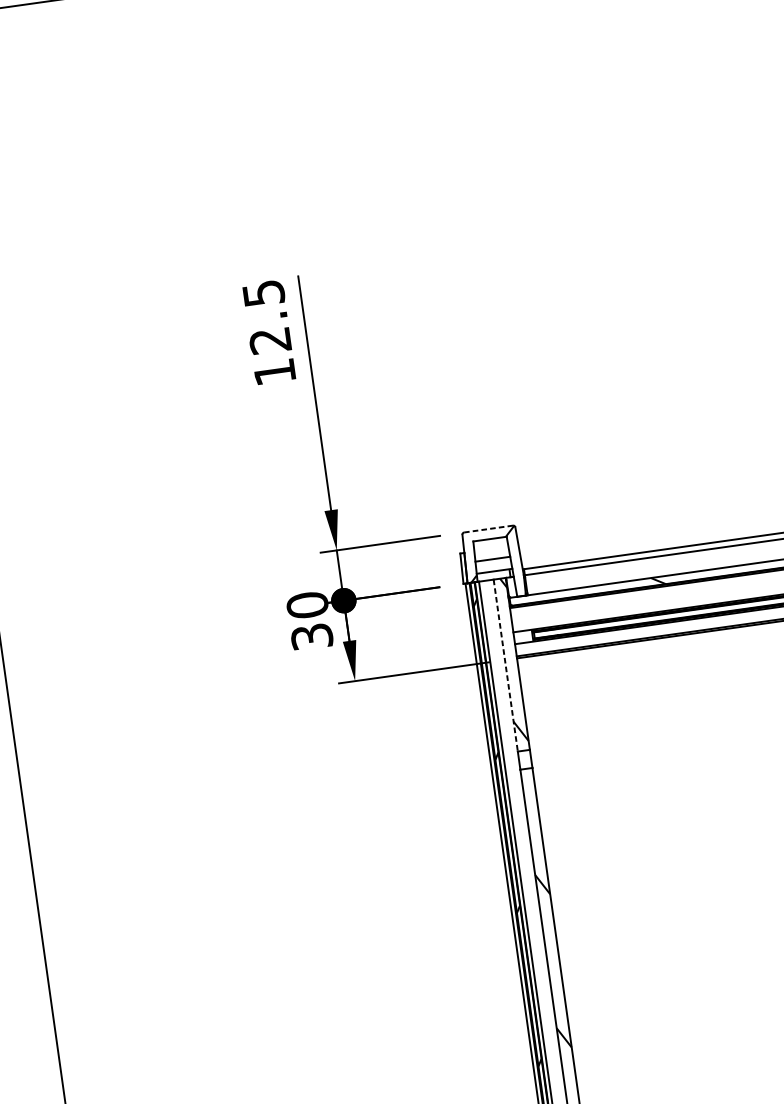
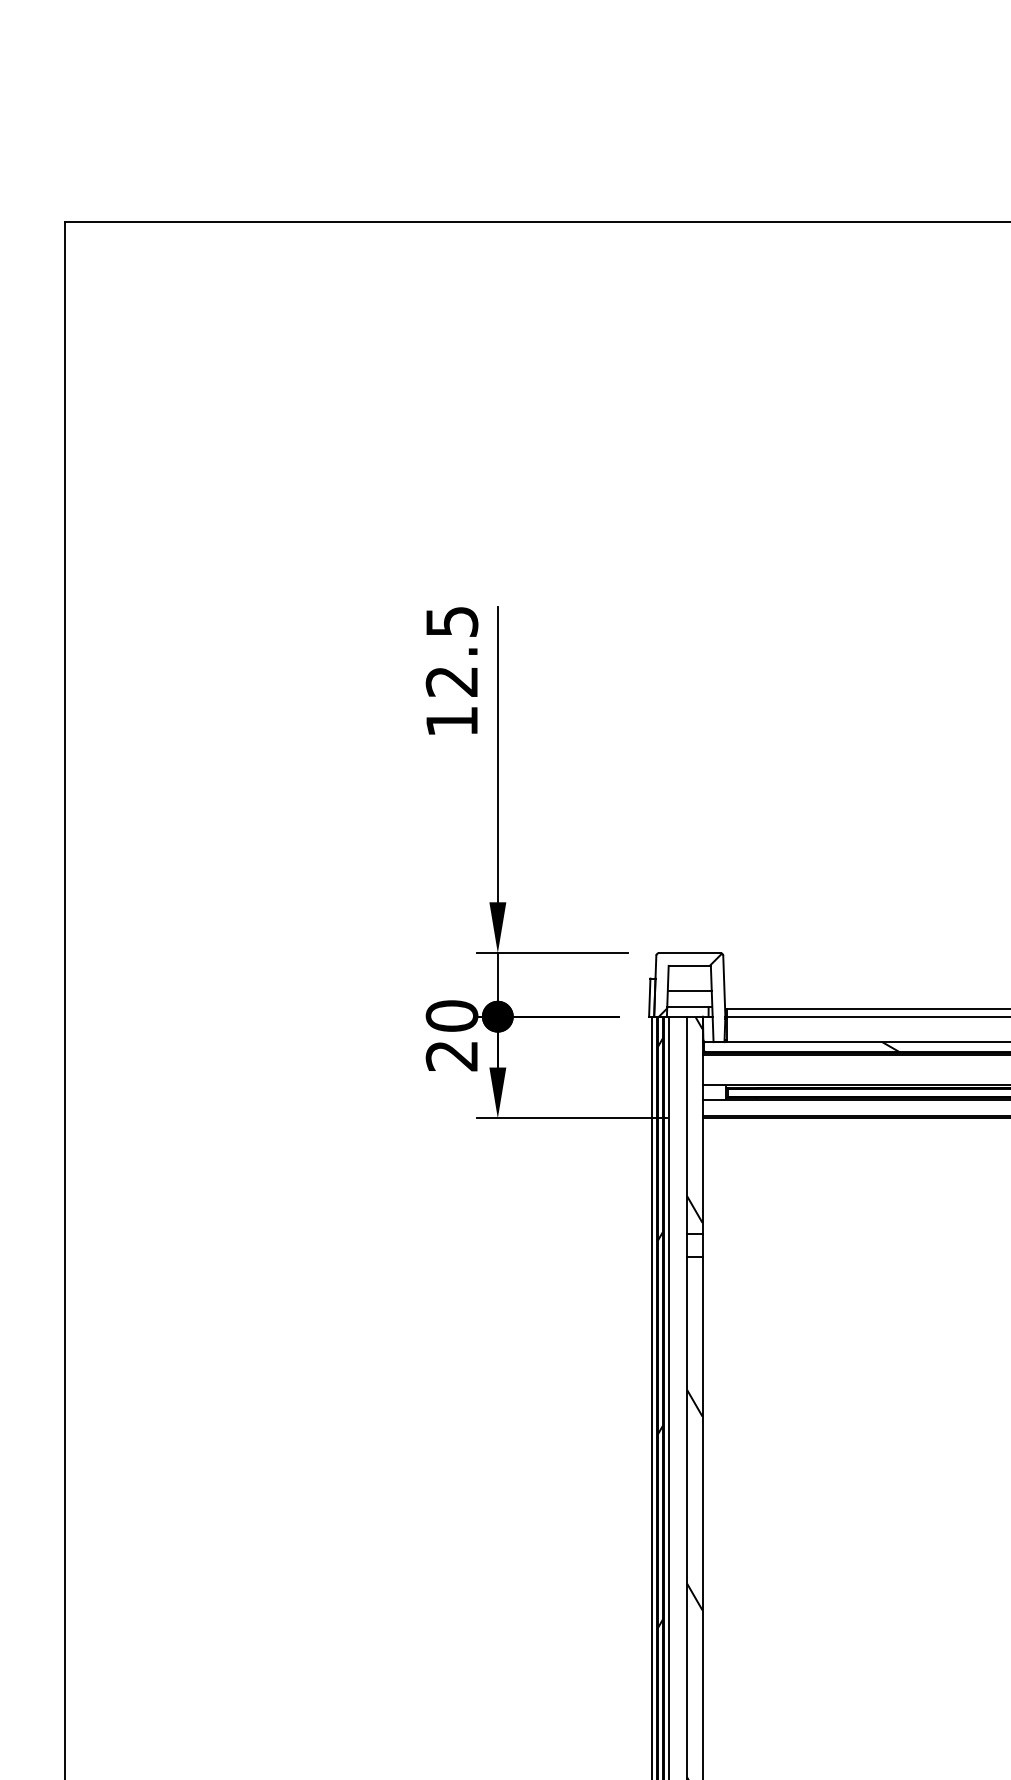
line: (488, 529) -> (689, 953), dashed -> solid
text: (312, 637) -> (452, 1056), 30 -> 20
line: (505, 665) -> (687, 1125), dashed -> solid

